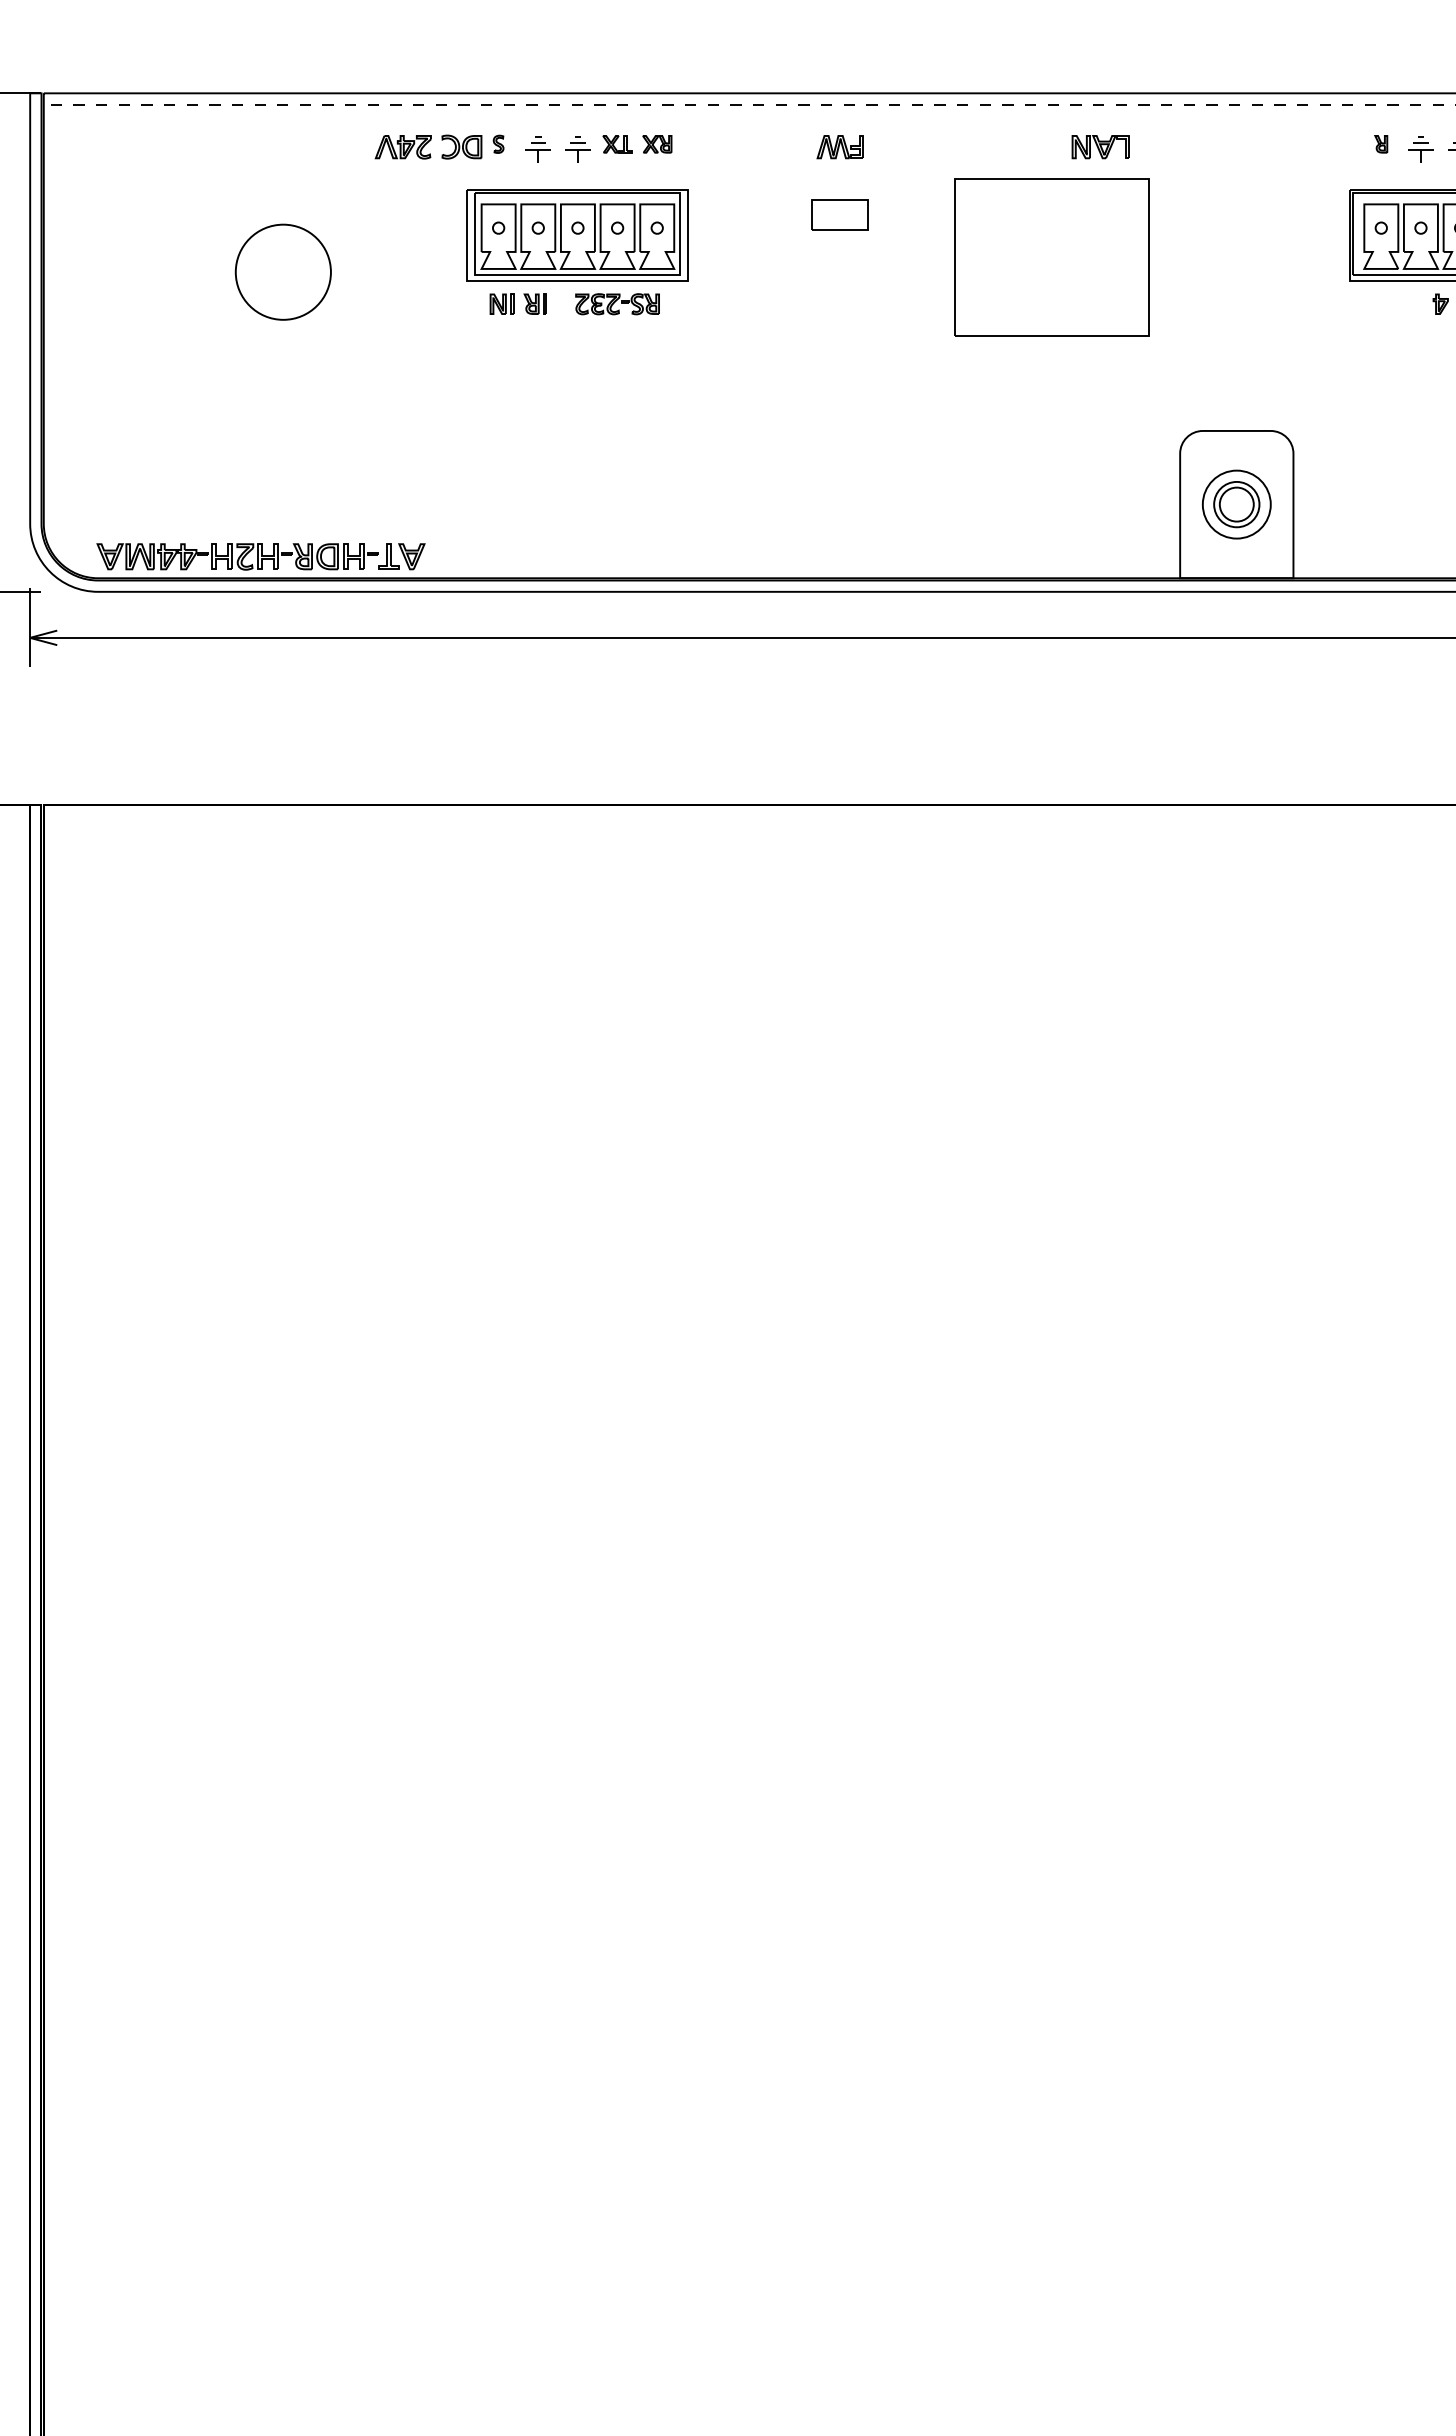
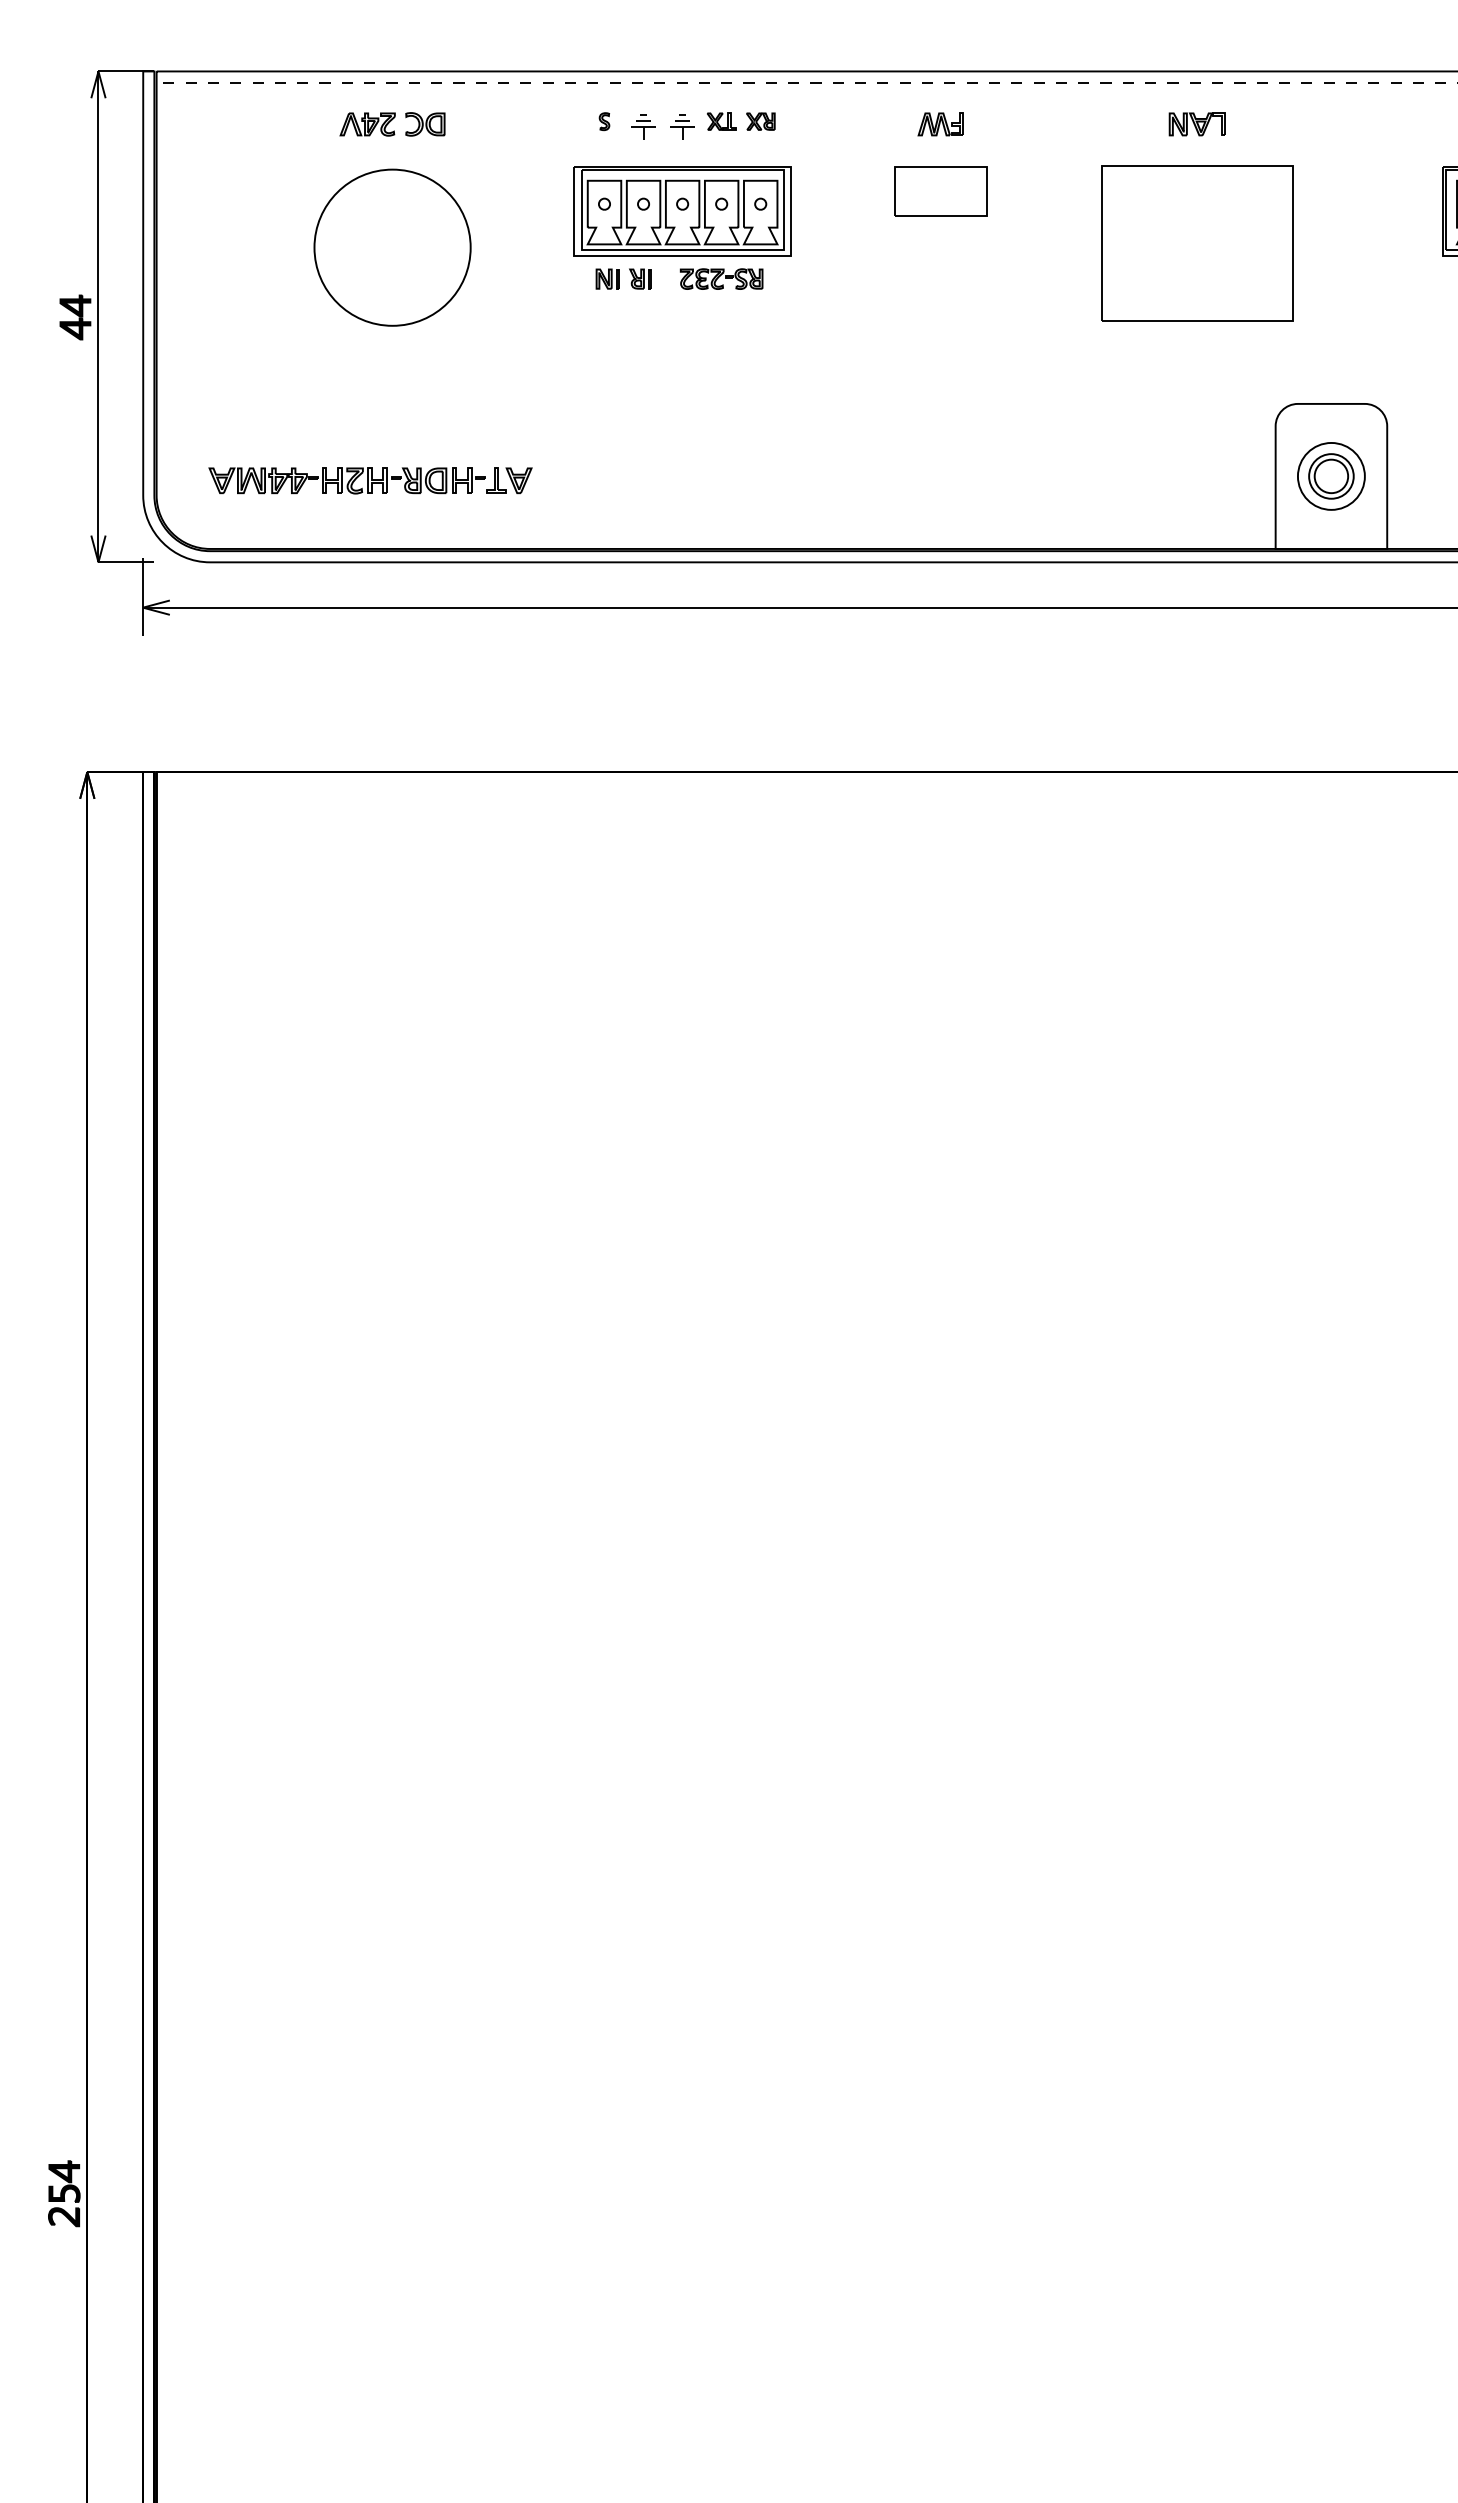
part: (428, 147) -> (392, 124), moved
part: (839, 215) -> (940, 191), size x1.67
part: (1052, 257) -> (1197, 243), moved
part: (283, 272) -> (392, 247), size x1.67
part: (260, 556) -> (370, 480), moved

